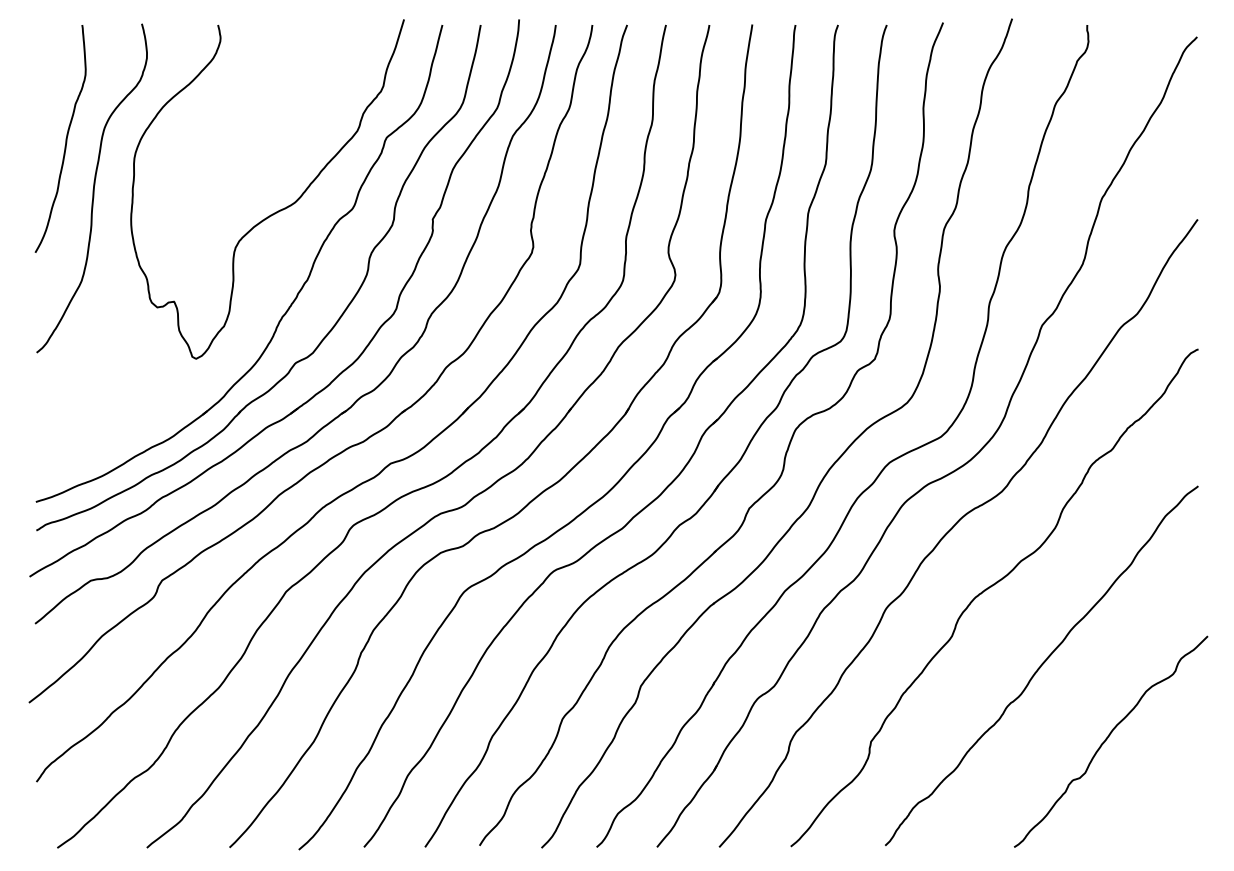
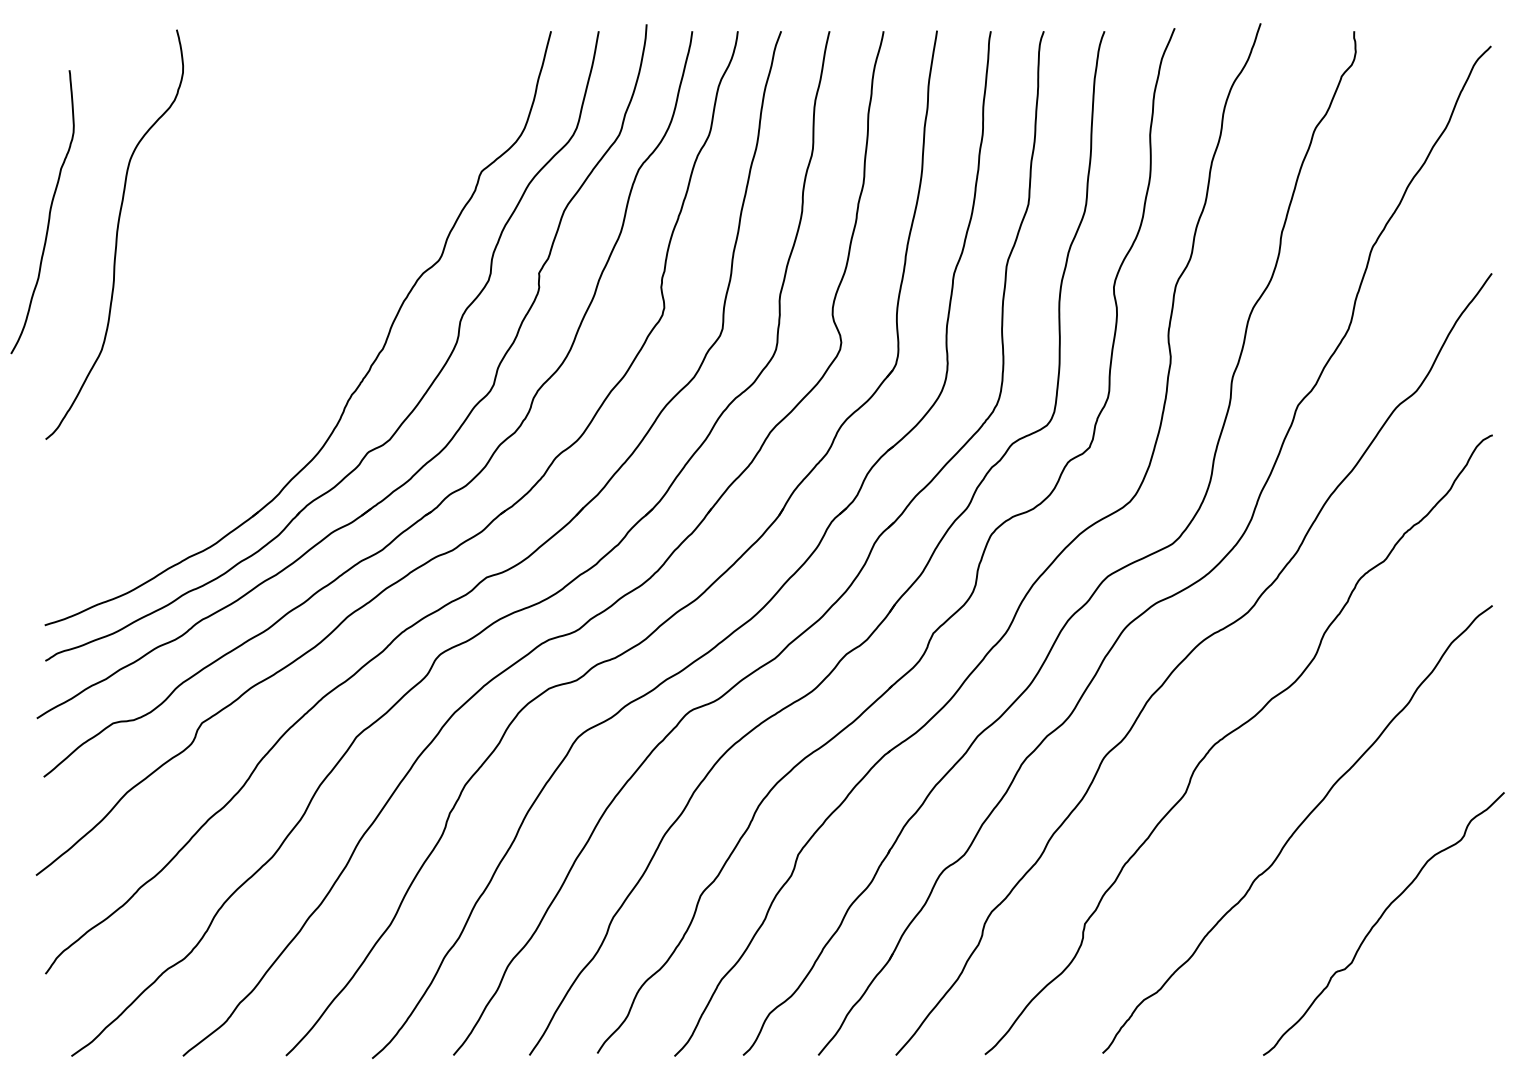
curve: (65, 140) -> (48, 214), moved
curve: (278, 210) -> (346, 262), removed

